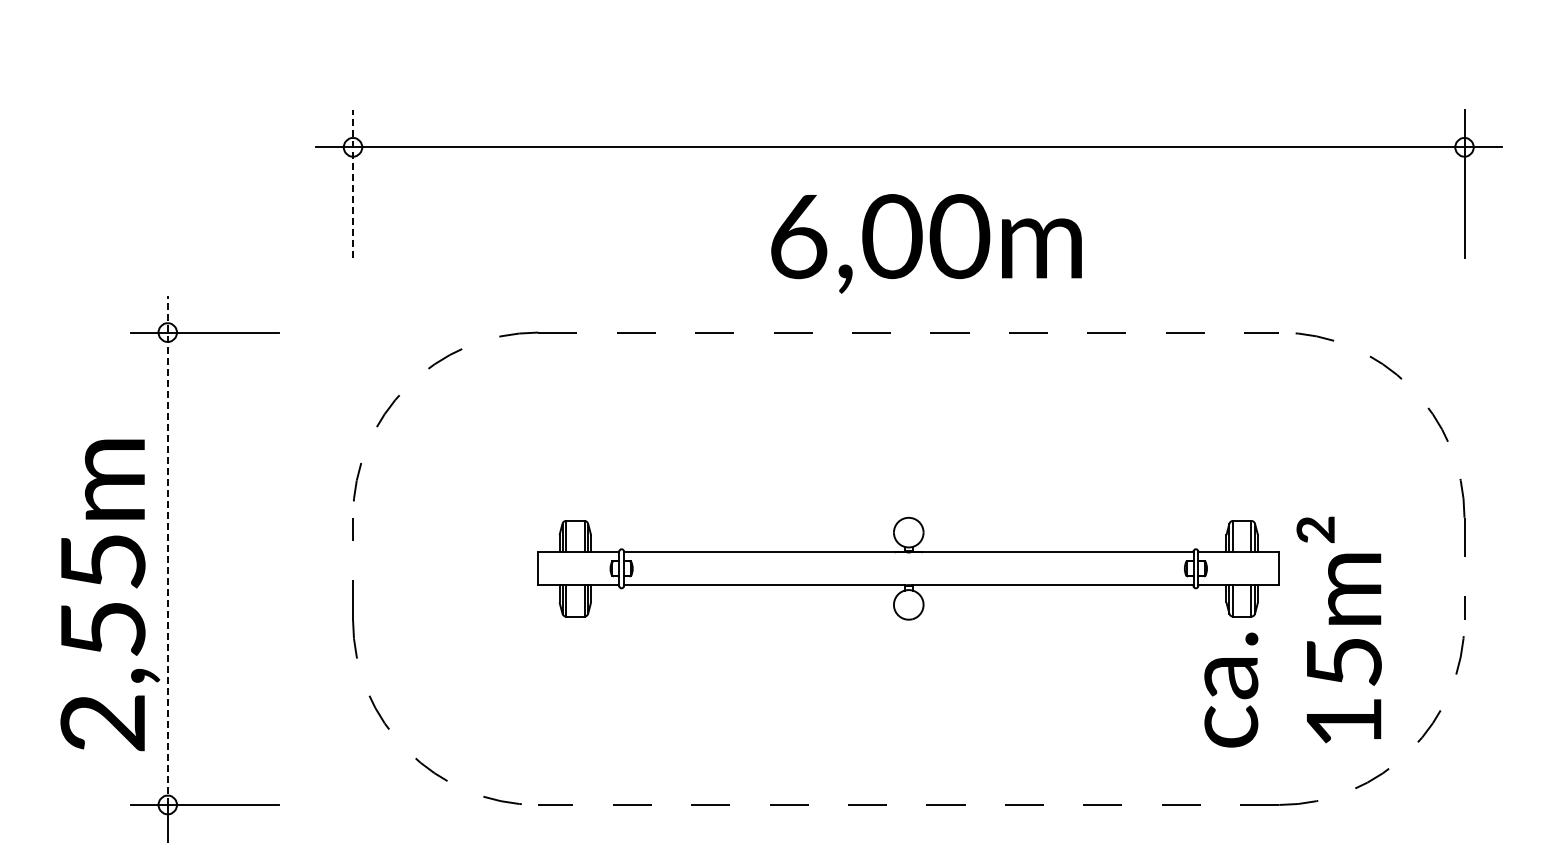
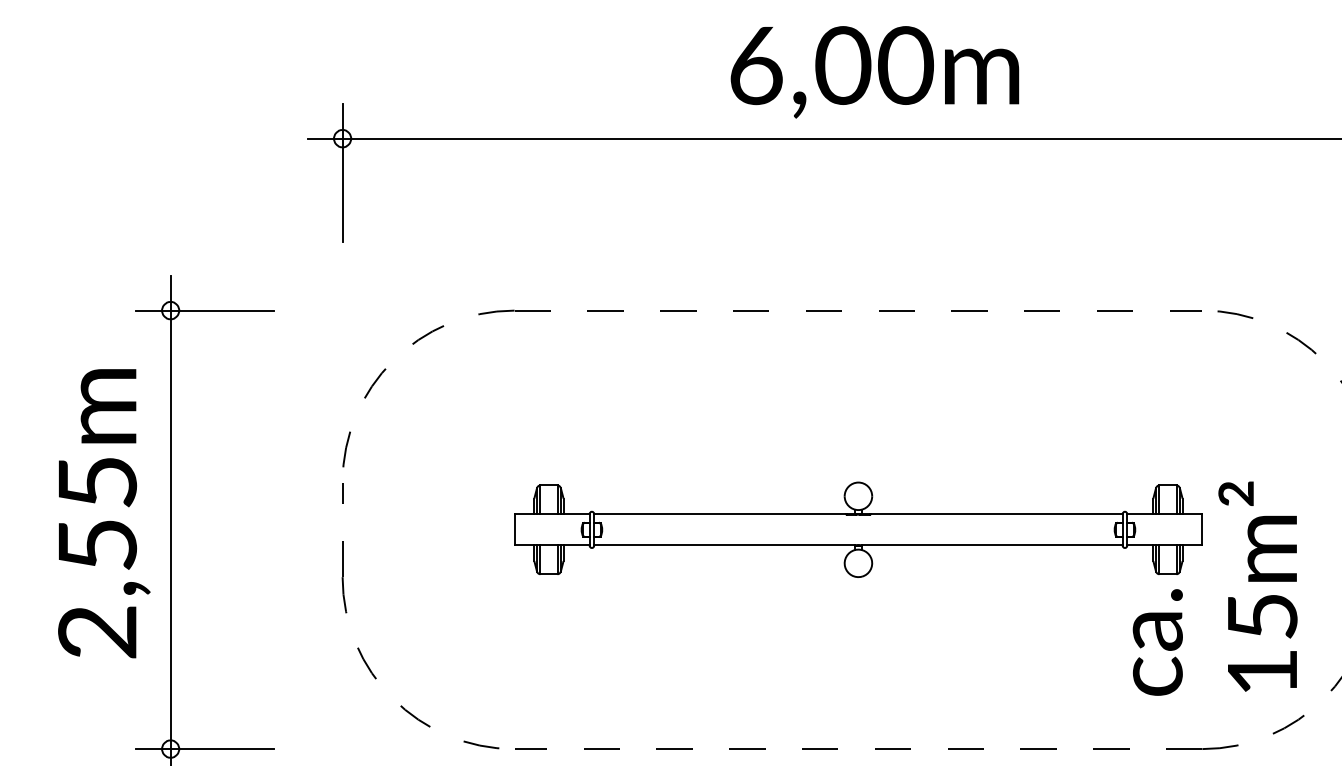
line: (353, 183) -> (343, 172), dashed -> solid
text: (926, 243) -> (874, 72), moved
line: (167, 550) -> (170, 512), dashed -> solid
text: (110, 595) -> (104, 513), moved

